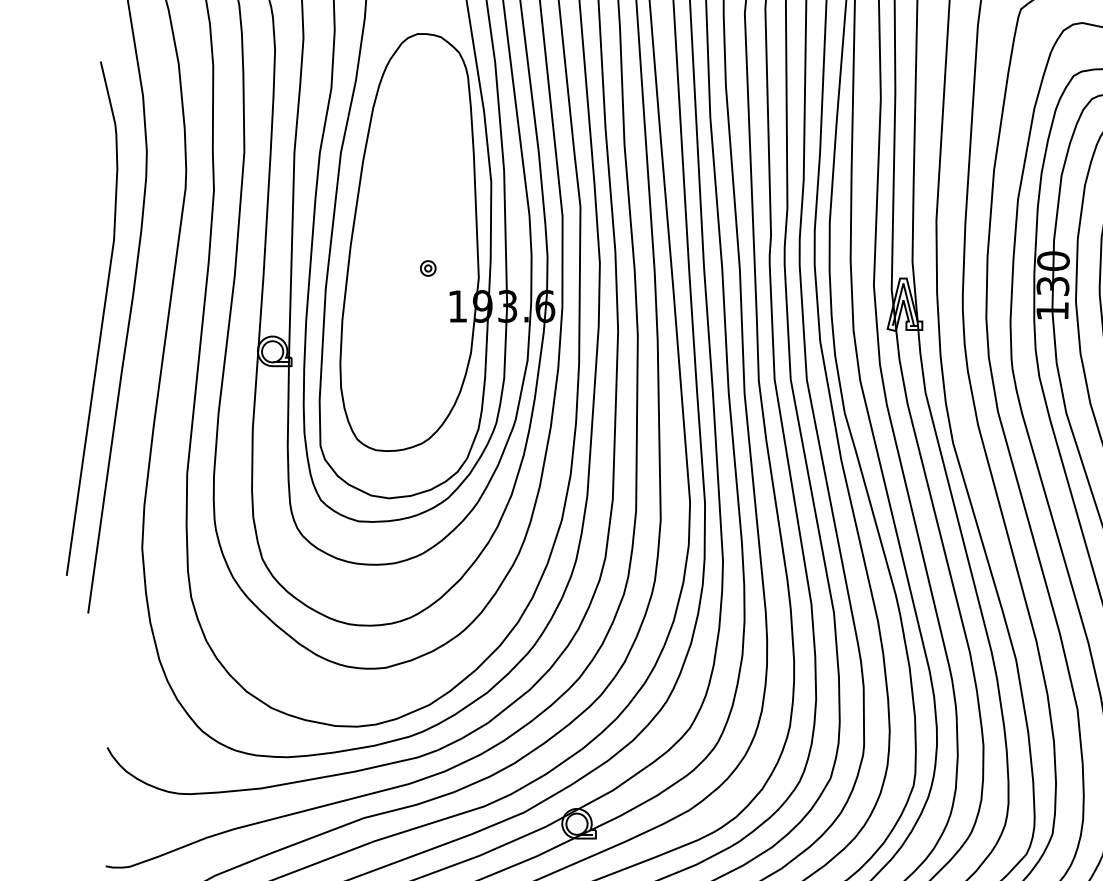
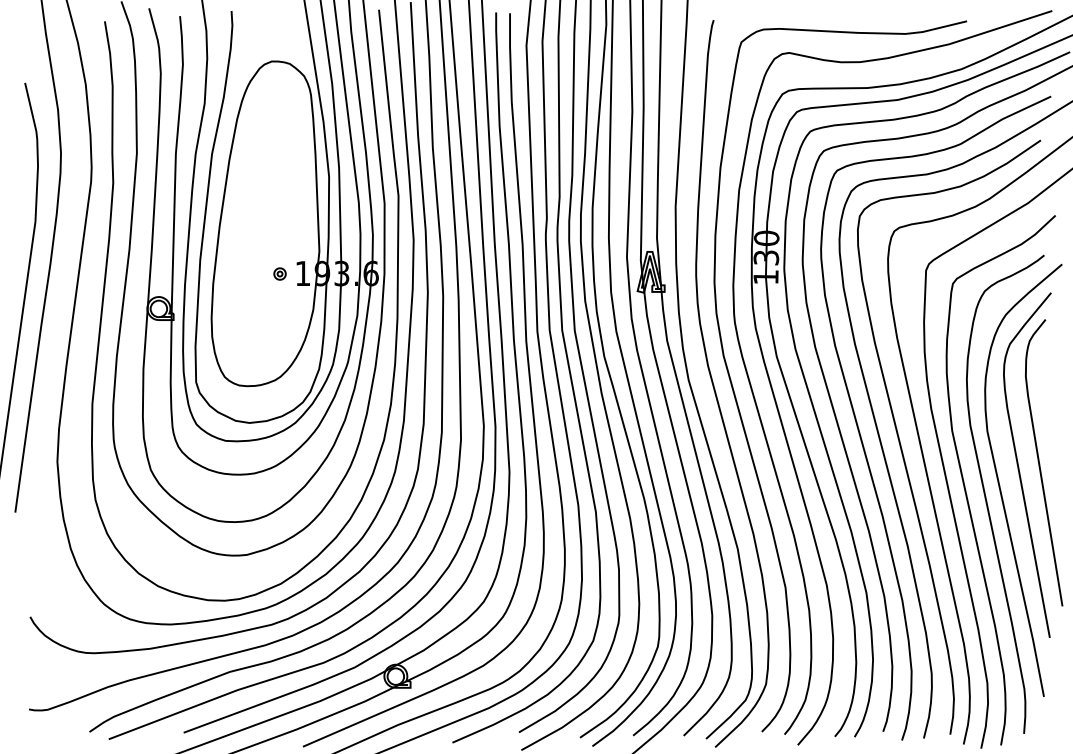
part: (427, 267) -> (279, 273), moved

